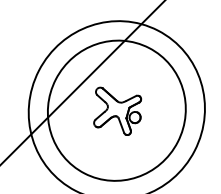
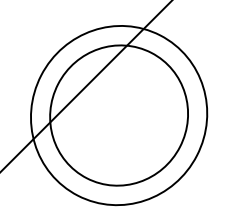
part: (117, 110) -> (119, 115), removed

